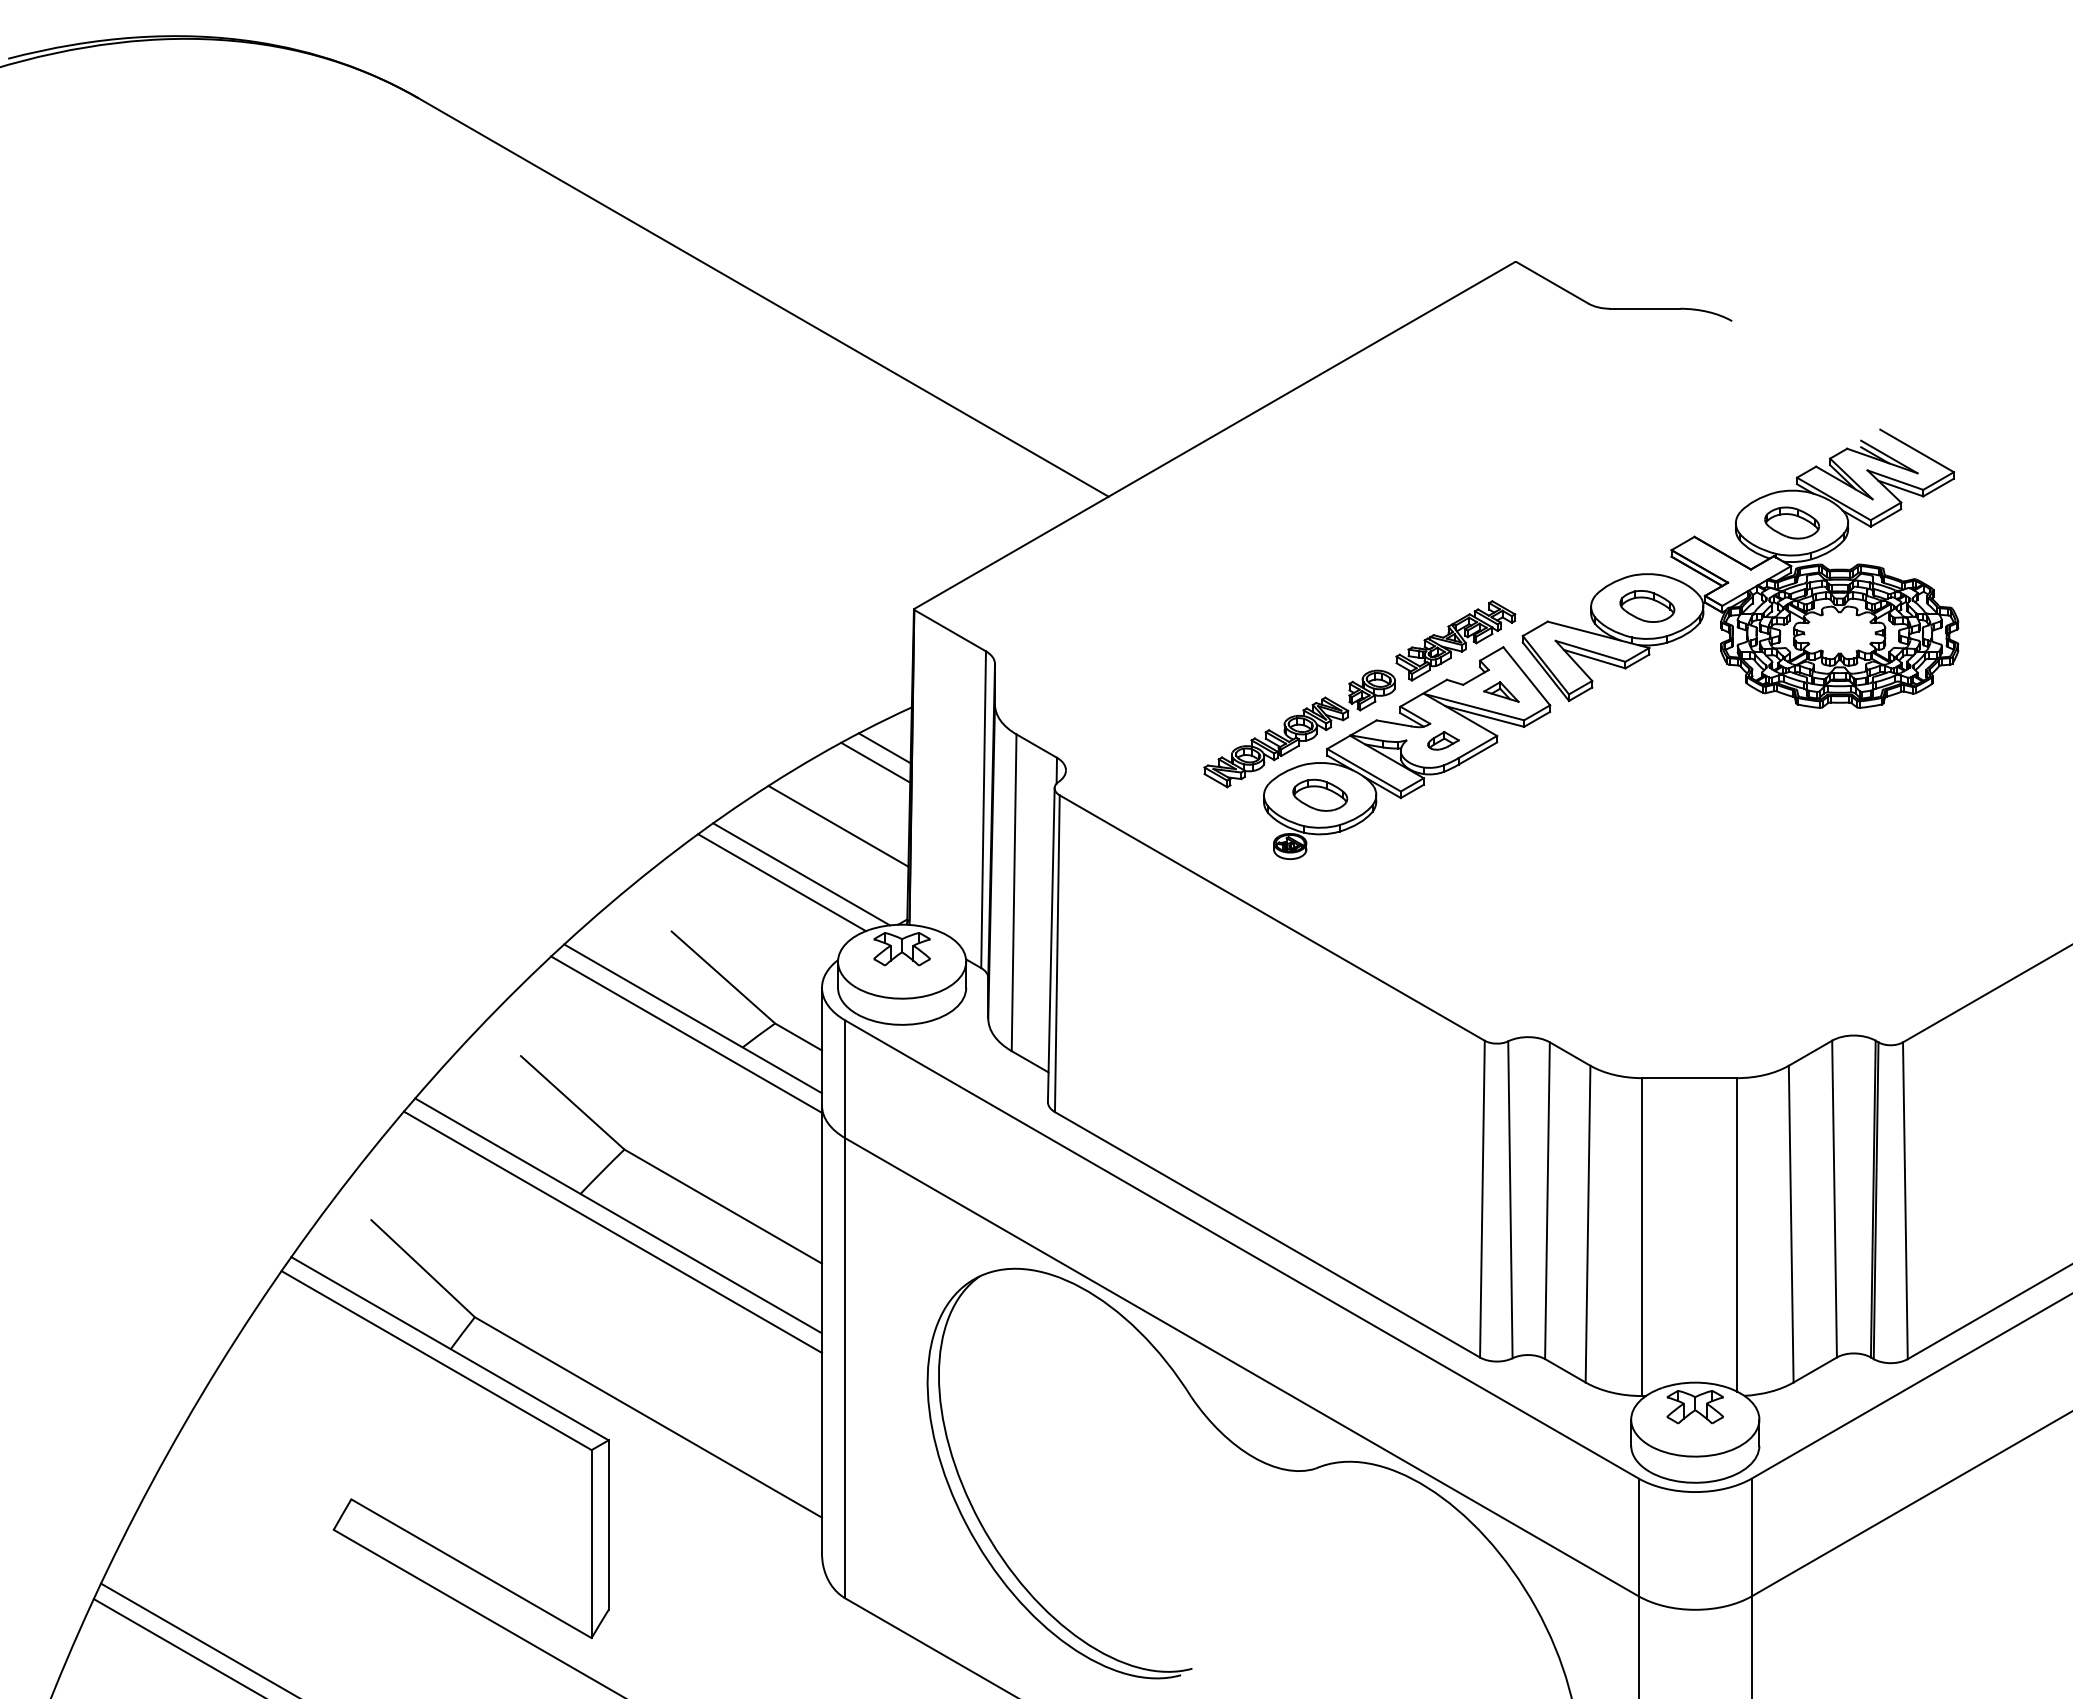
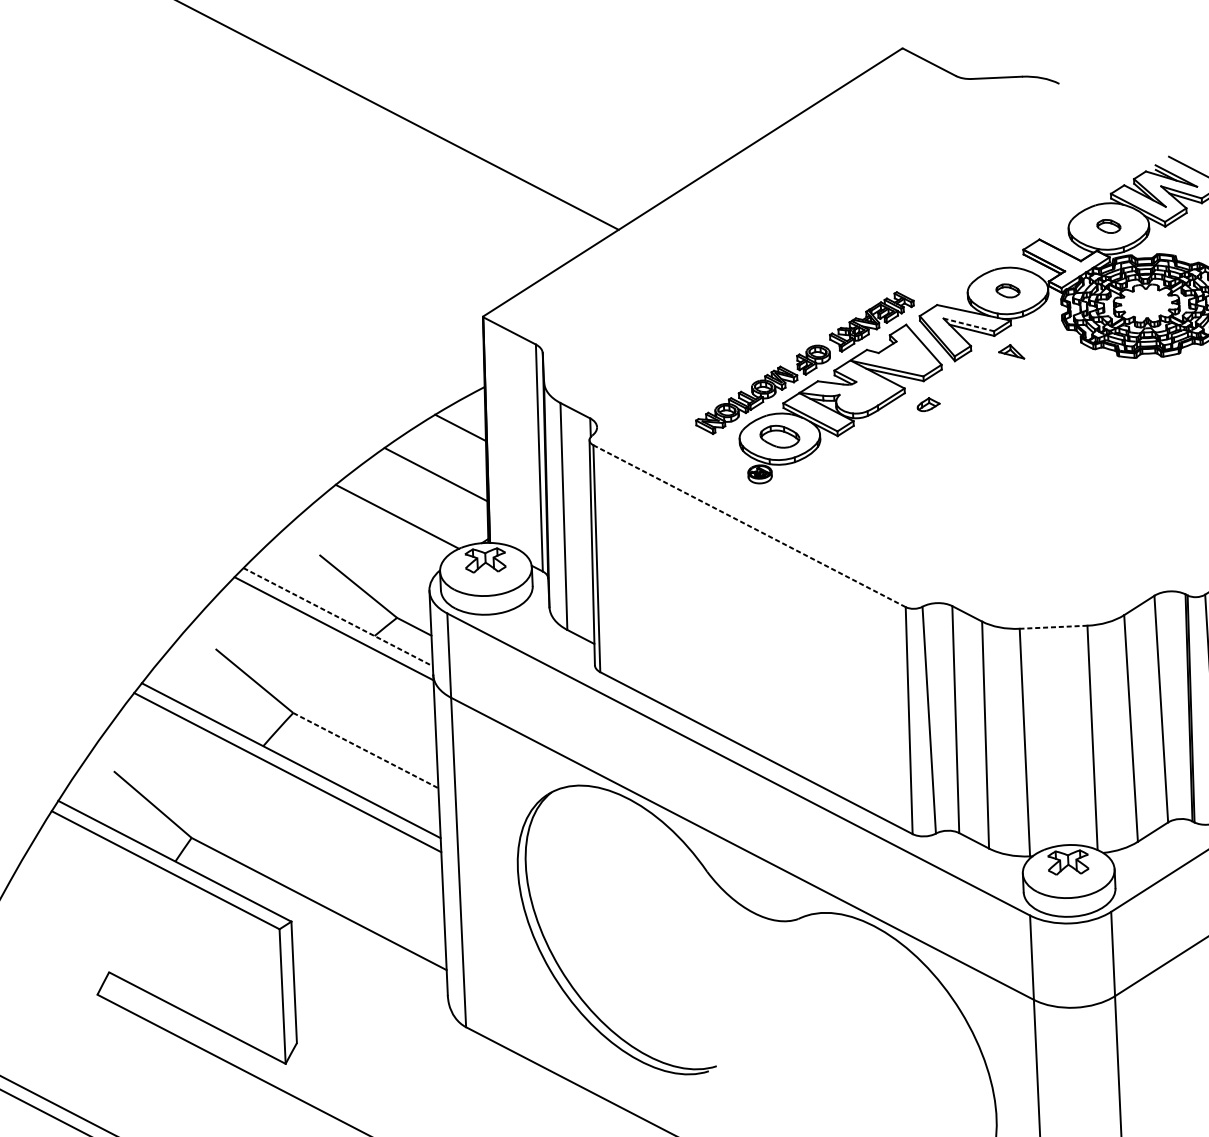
part: (1791, 522) -> (1108, 226), size x0.6
part: (1647, 606) -> (1008, 290), size x0.6
line: (1591, 651) -> (969, 324), solid -> dashed
part: (1501, 691) -> (1011, 351), moved
part: (1443, 740) -> (928, 404), moved
line: (884, 748) -> (466, 417), removed
line: (801, 874) -> (411, 510), removed
line: (1271, 917) -> (748, 525), solid -> dashed
line: (693, 1018) -> (338, 616), solid -> dashed
line: (1689, 1078) -> (1053, 627), solid -> dashed
line: (723, 1206) -> (366, 750), solid -> dashed

